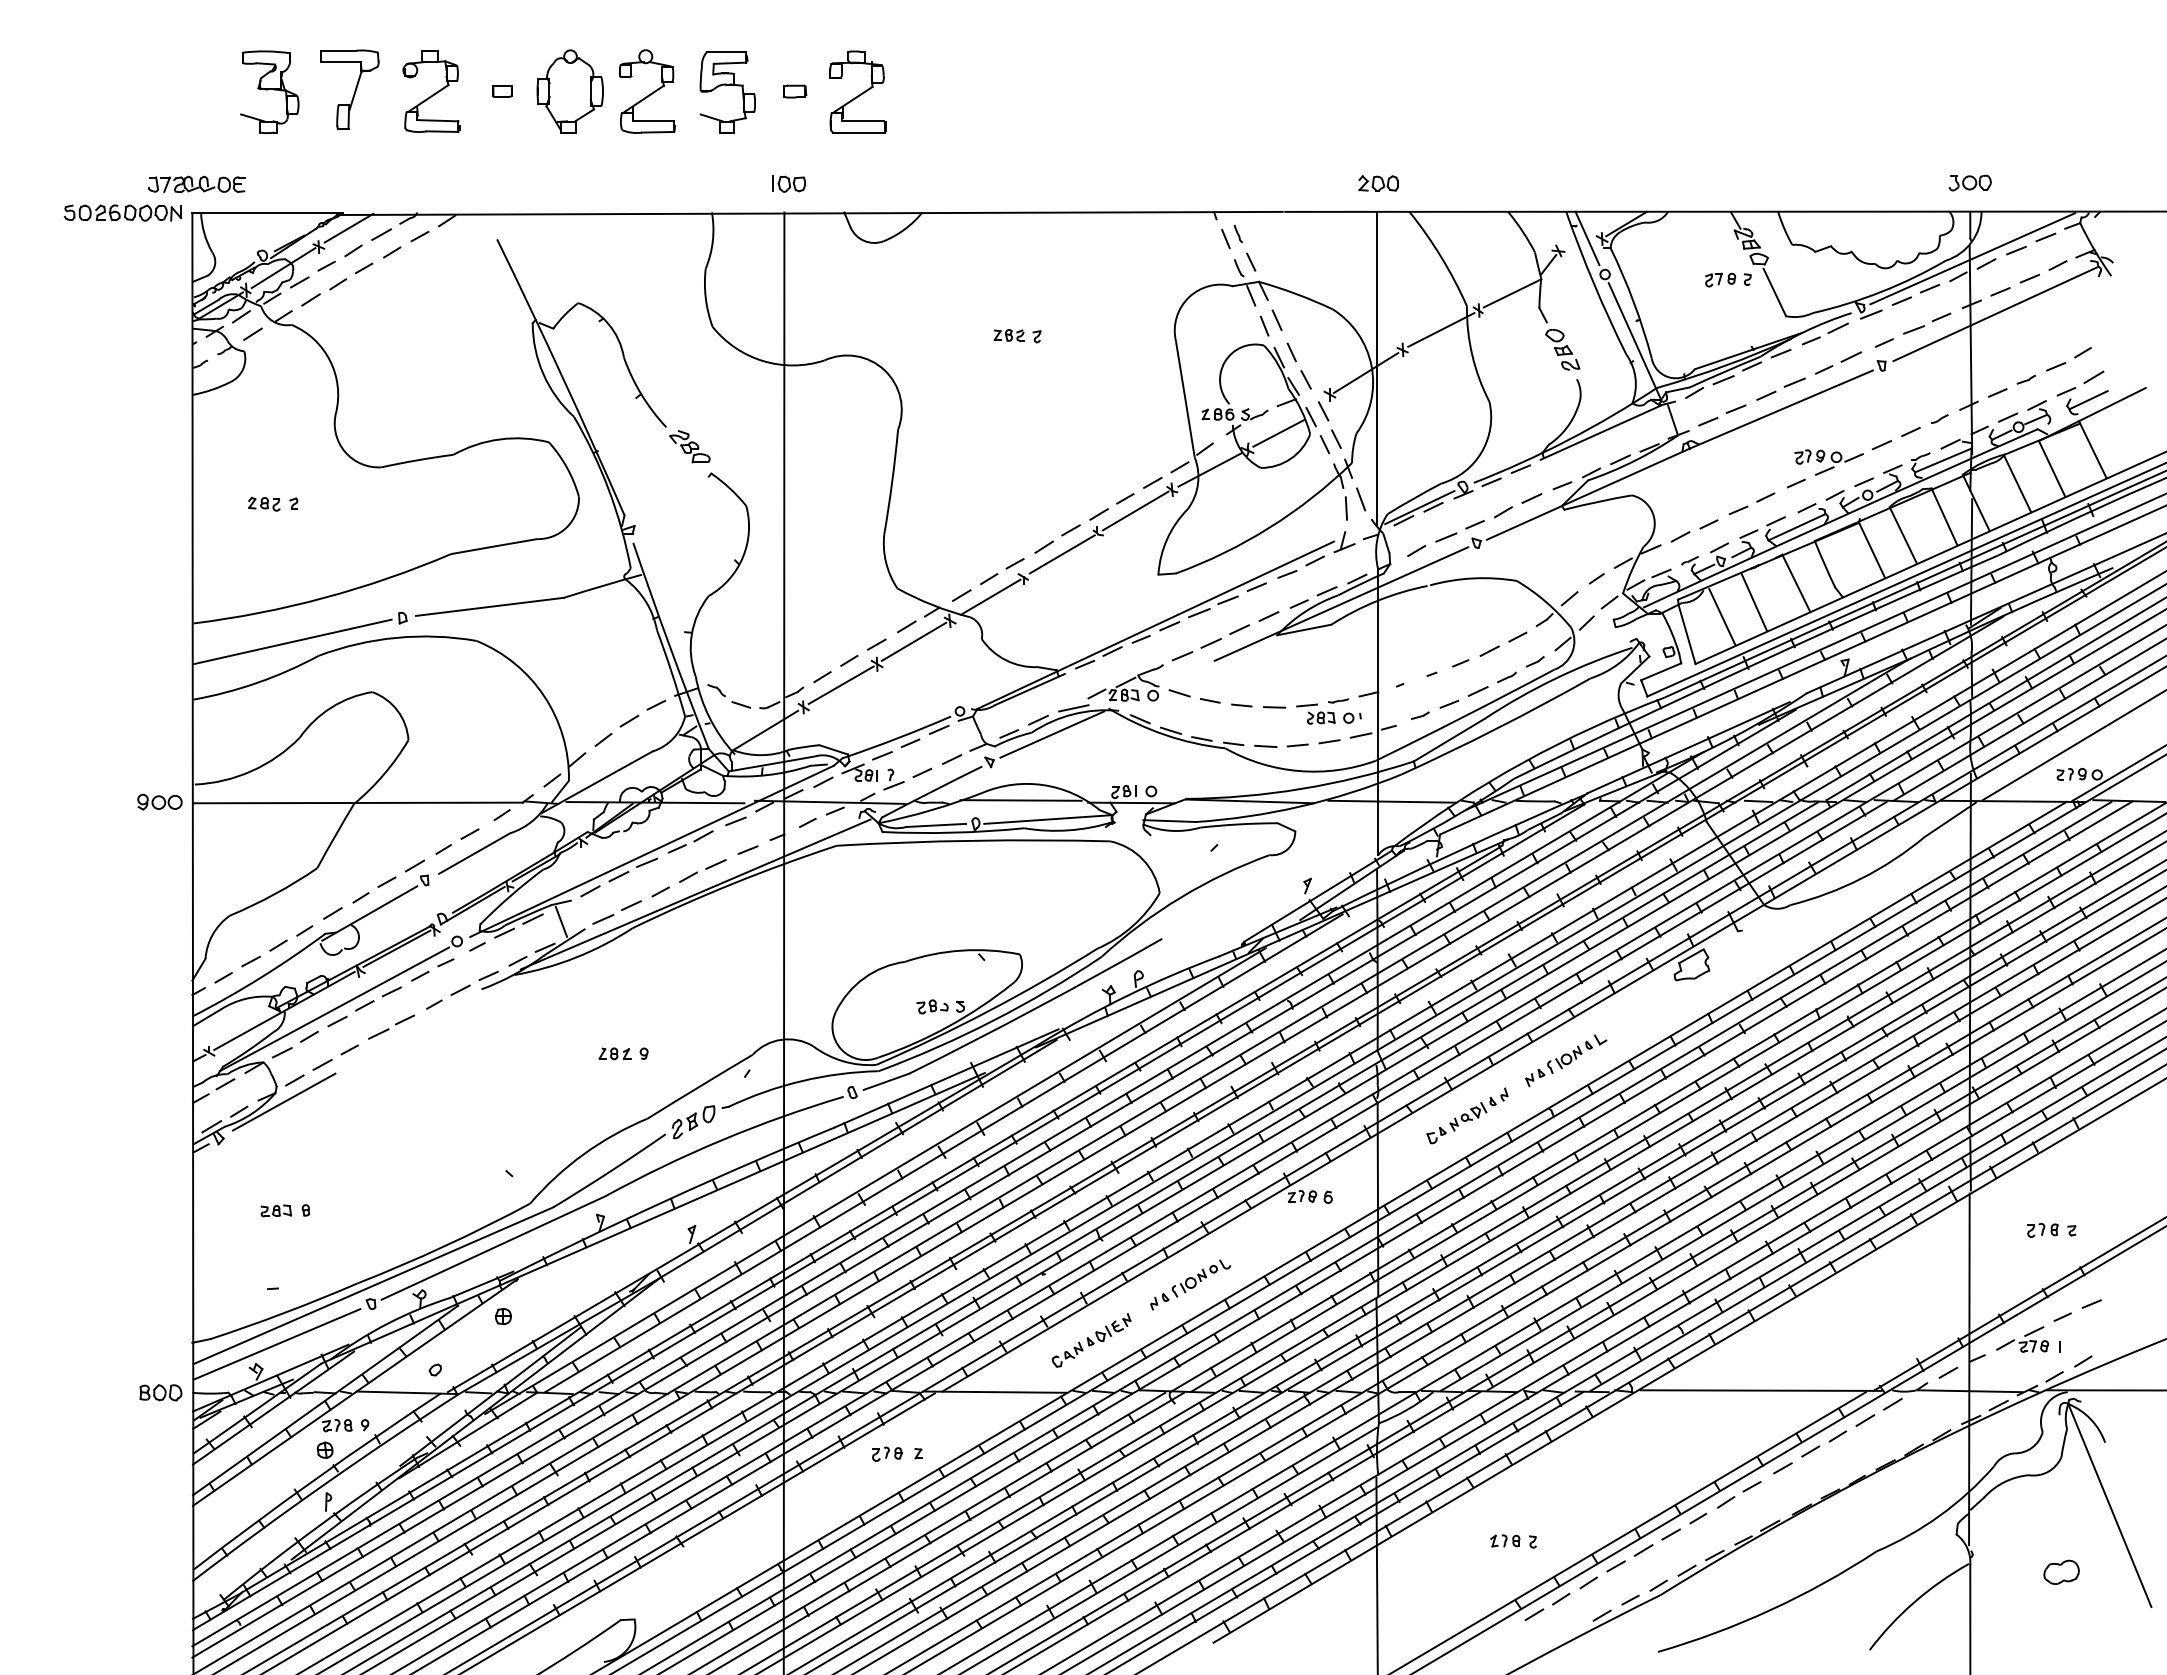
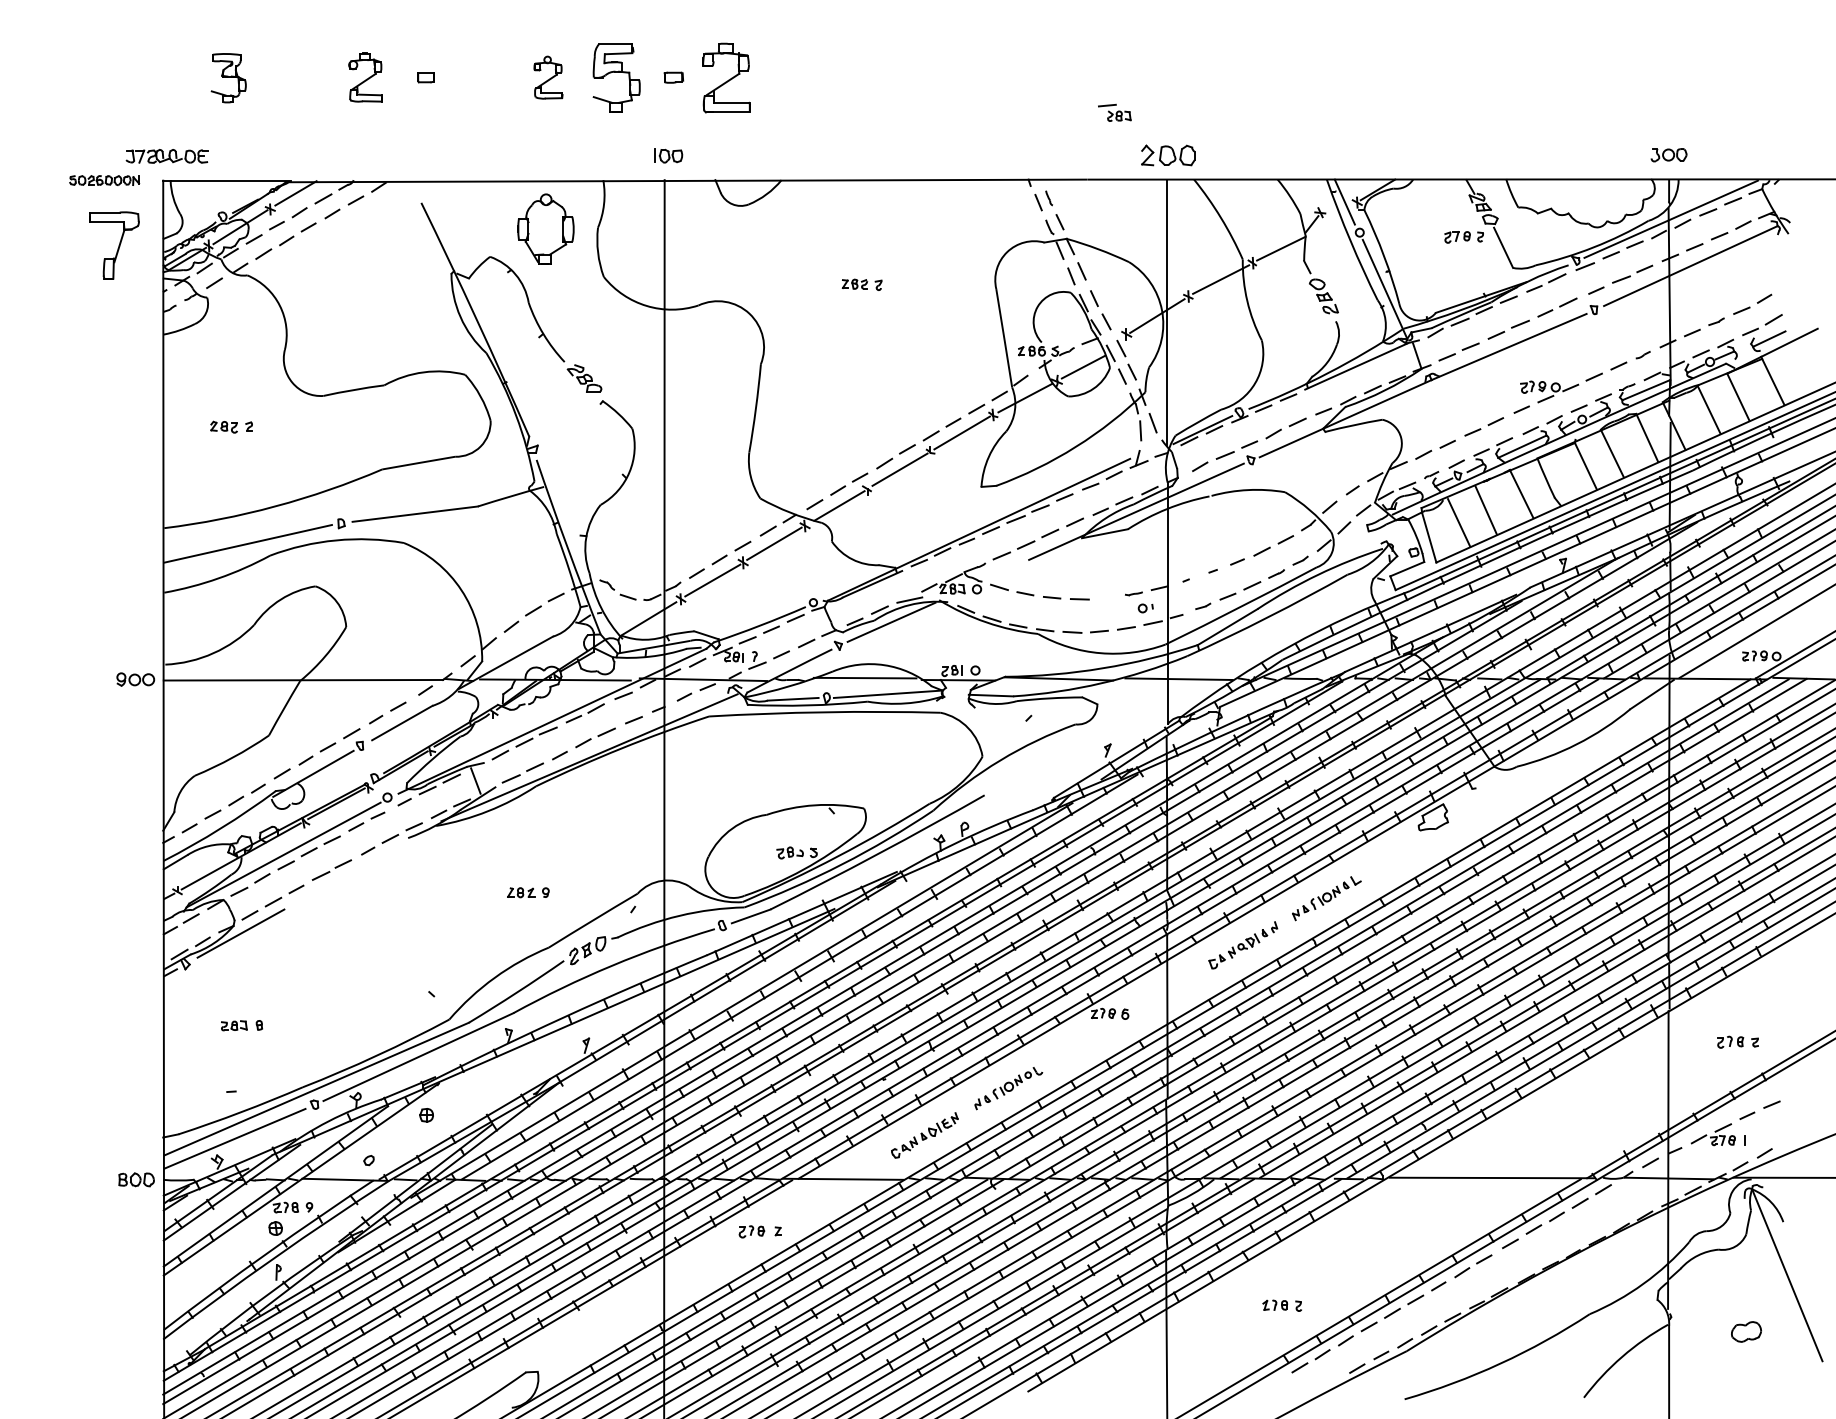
part: (349, 89) -> (114, 245), moved
part: (269, 91) -> (228, 77), size x0.7
part: (431, 91) -> (365, 77), size x0.7
part: (569, 91) -> (545, 229), moved
part: (646, 91) -> (547, 77), size x0.6
part: (1378, 183) -> (1167, 155), size x1.6
part: (123, 212) -> (104, 180), size x0.7
part: (1315, 713) -> (1114, 112), moved

